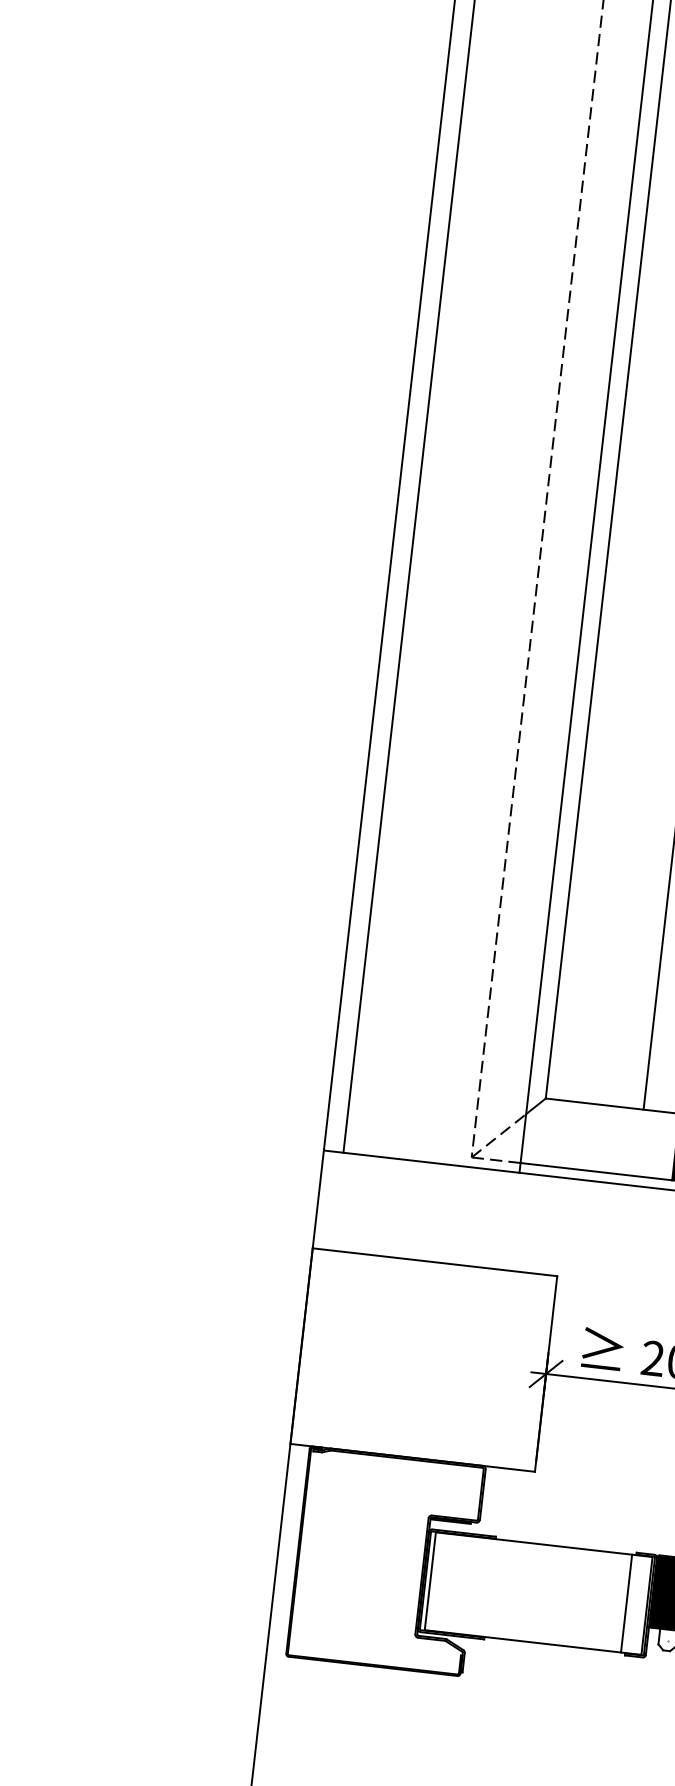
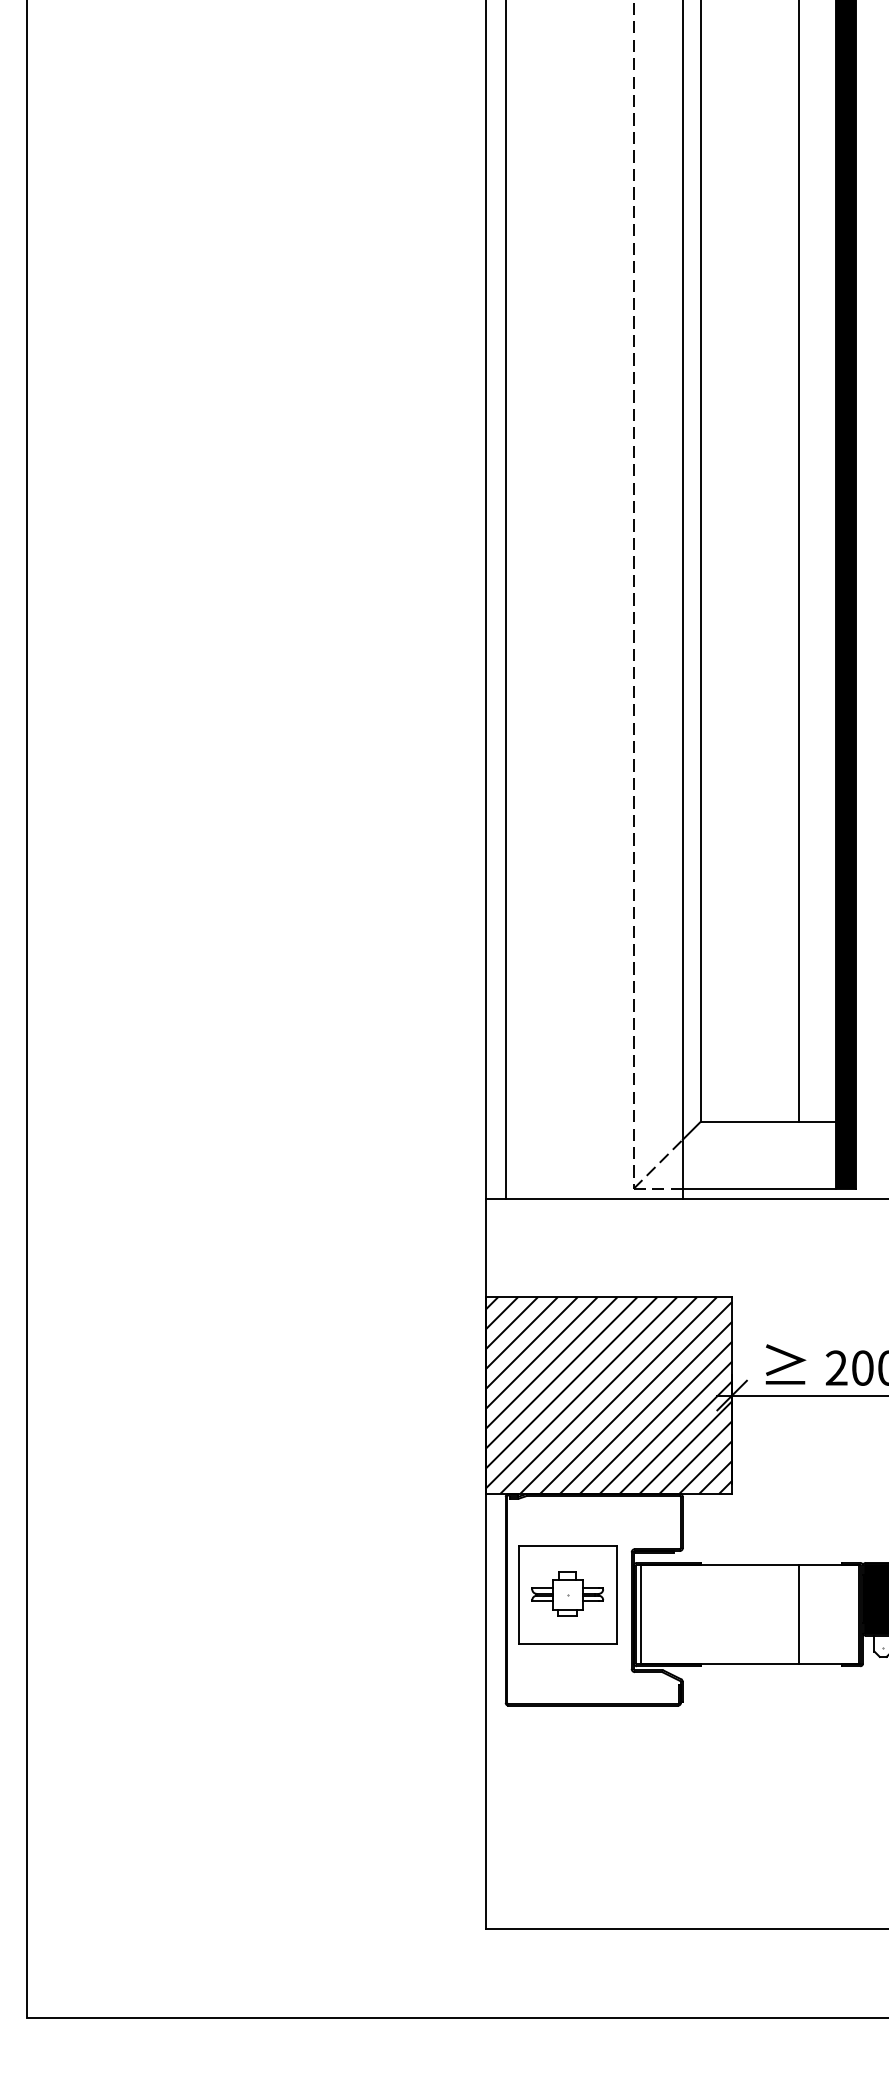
hatch: (424, 1360) -> (609, 1395), added
part: (360, 1553) -> (567, 1594), added
line: (627, 1603) -> (799, 1614), moved

